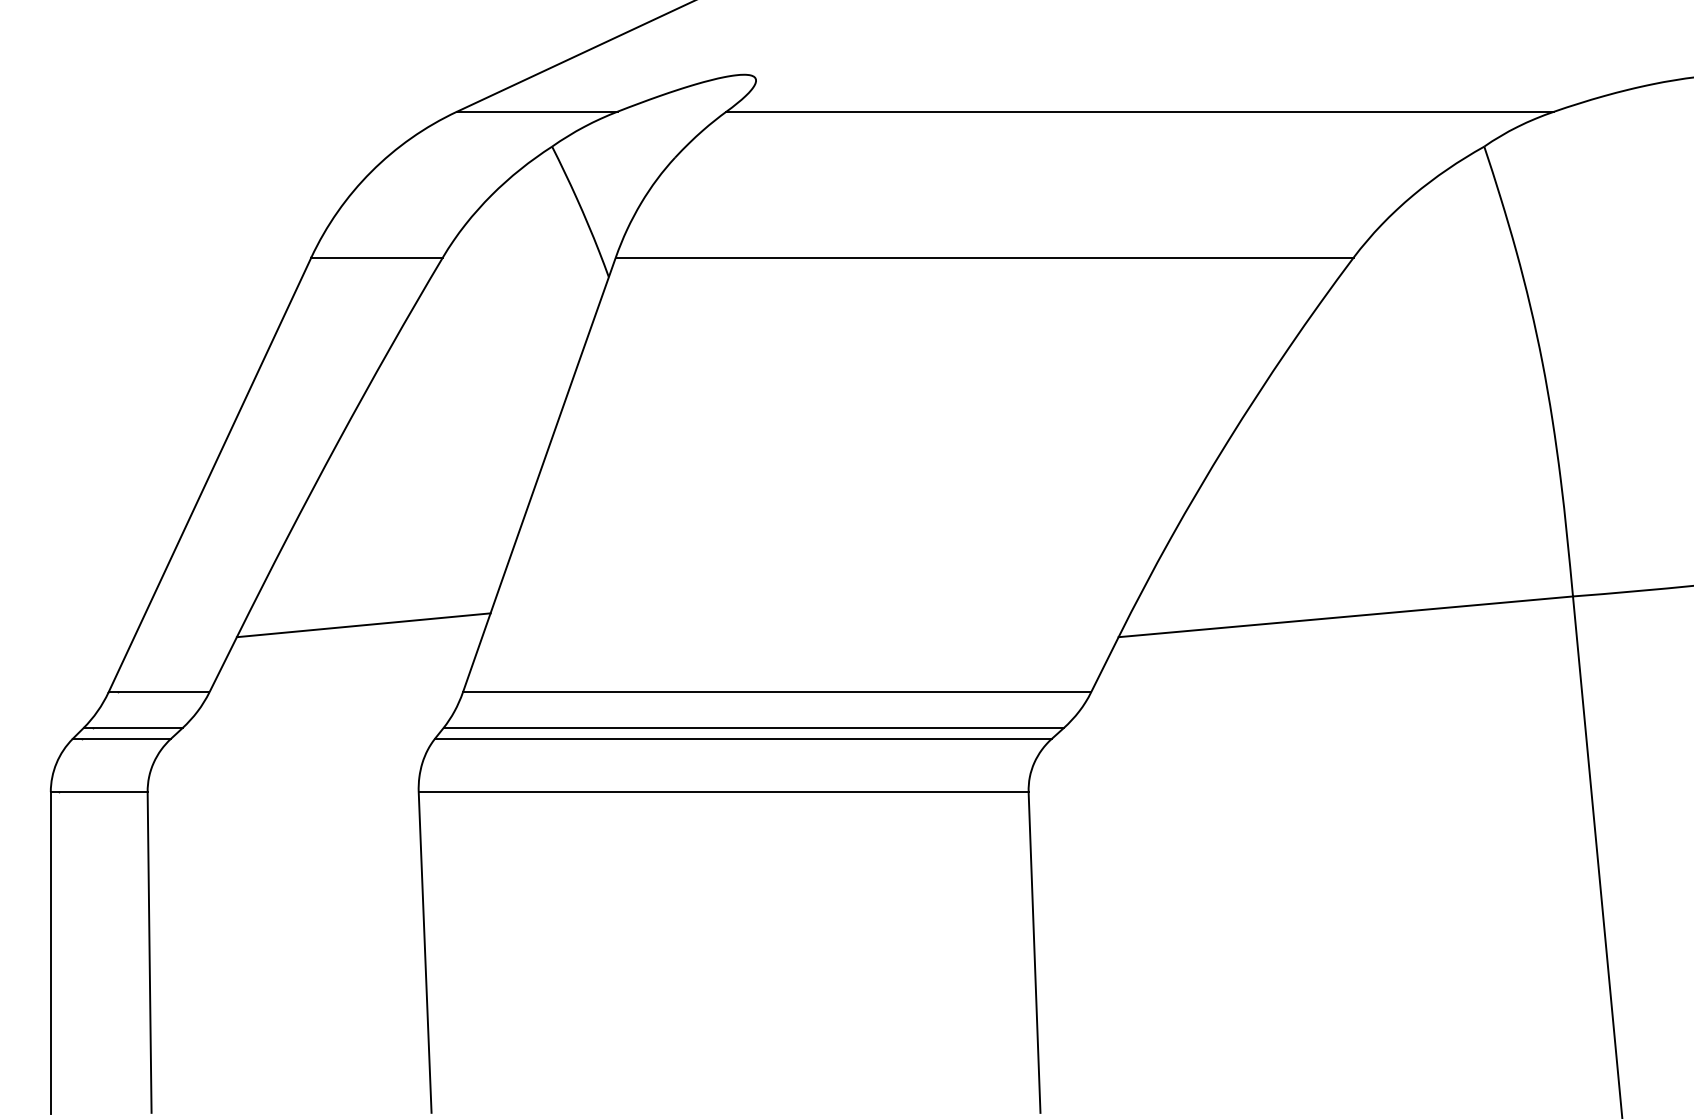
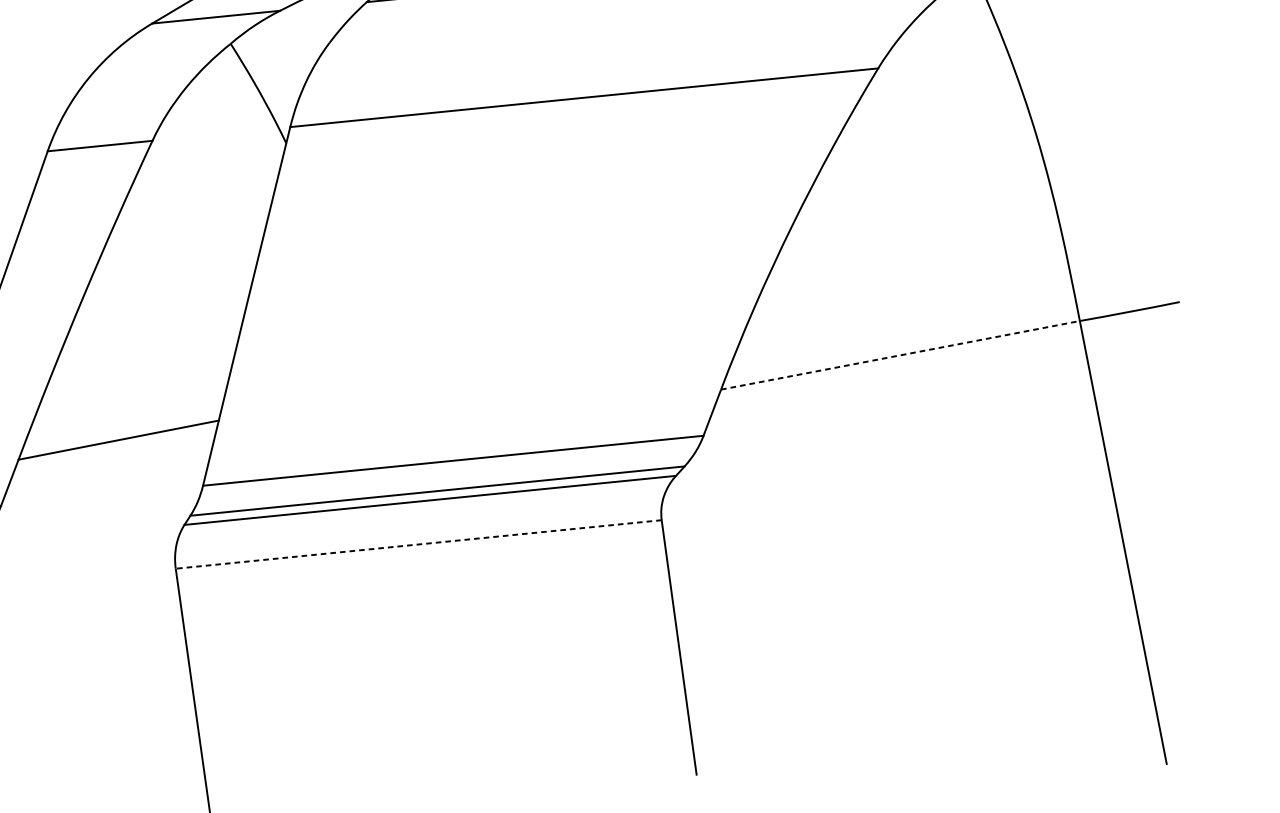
line: (1346, 616) -> (900, 355), solid -> dashed
line: (723, 792) -> (418, 544), solid -> dashed

